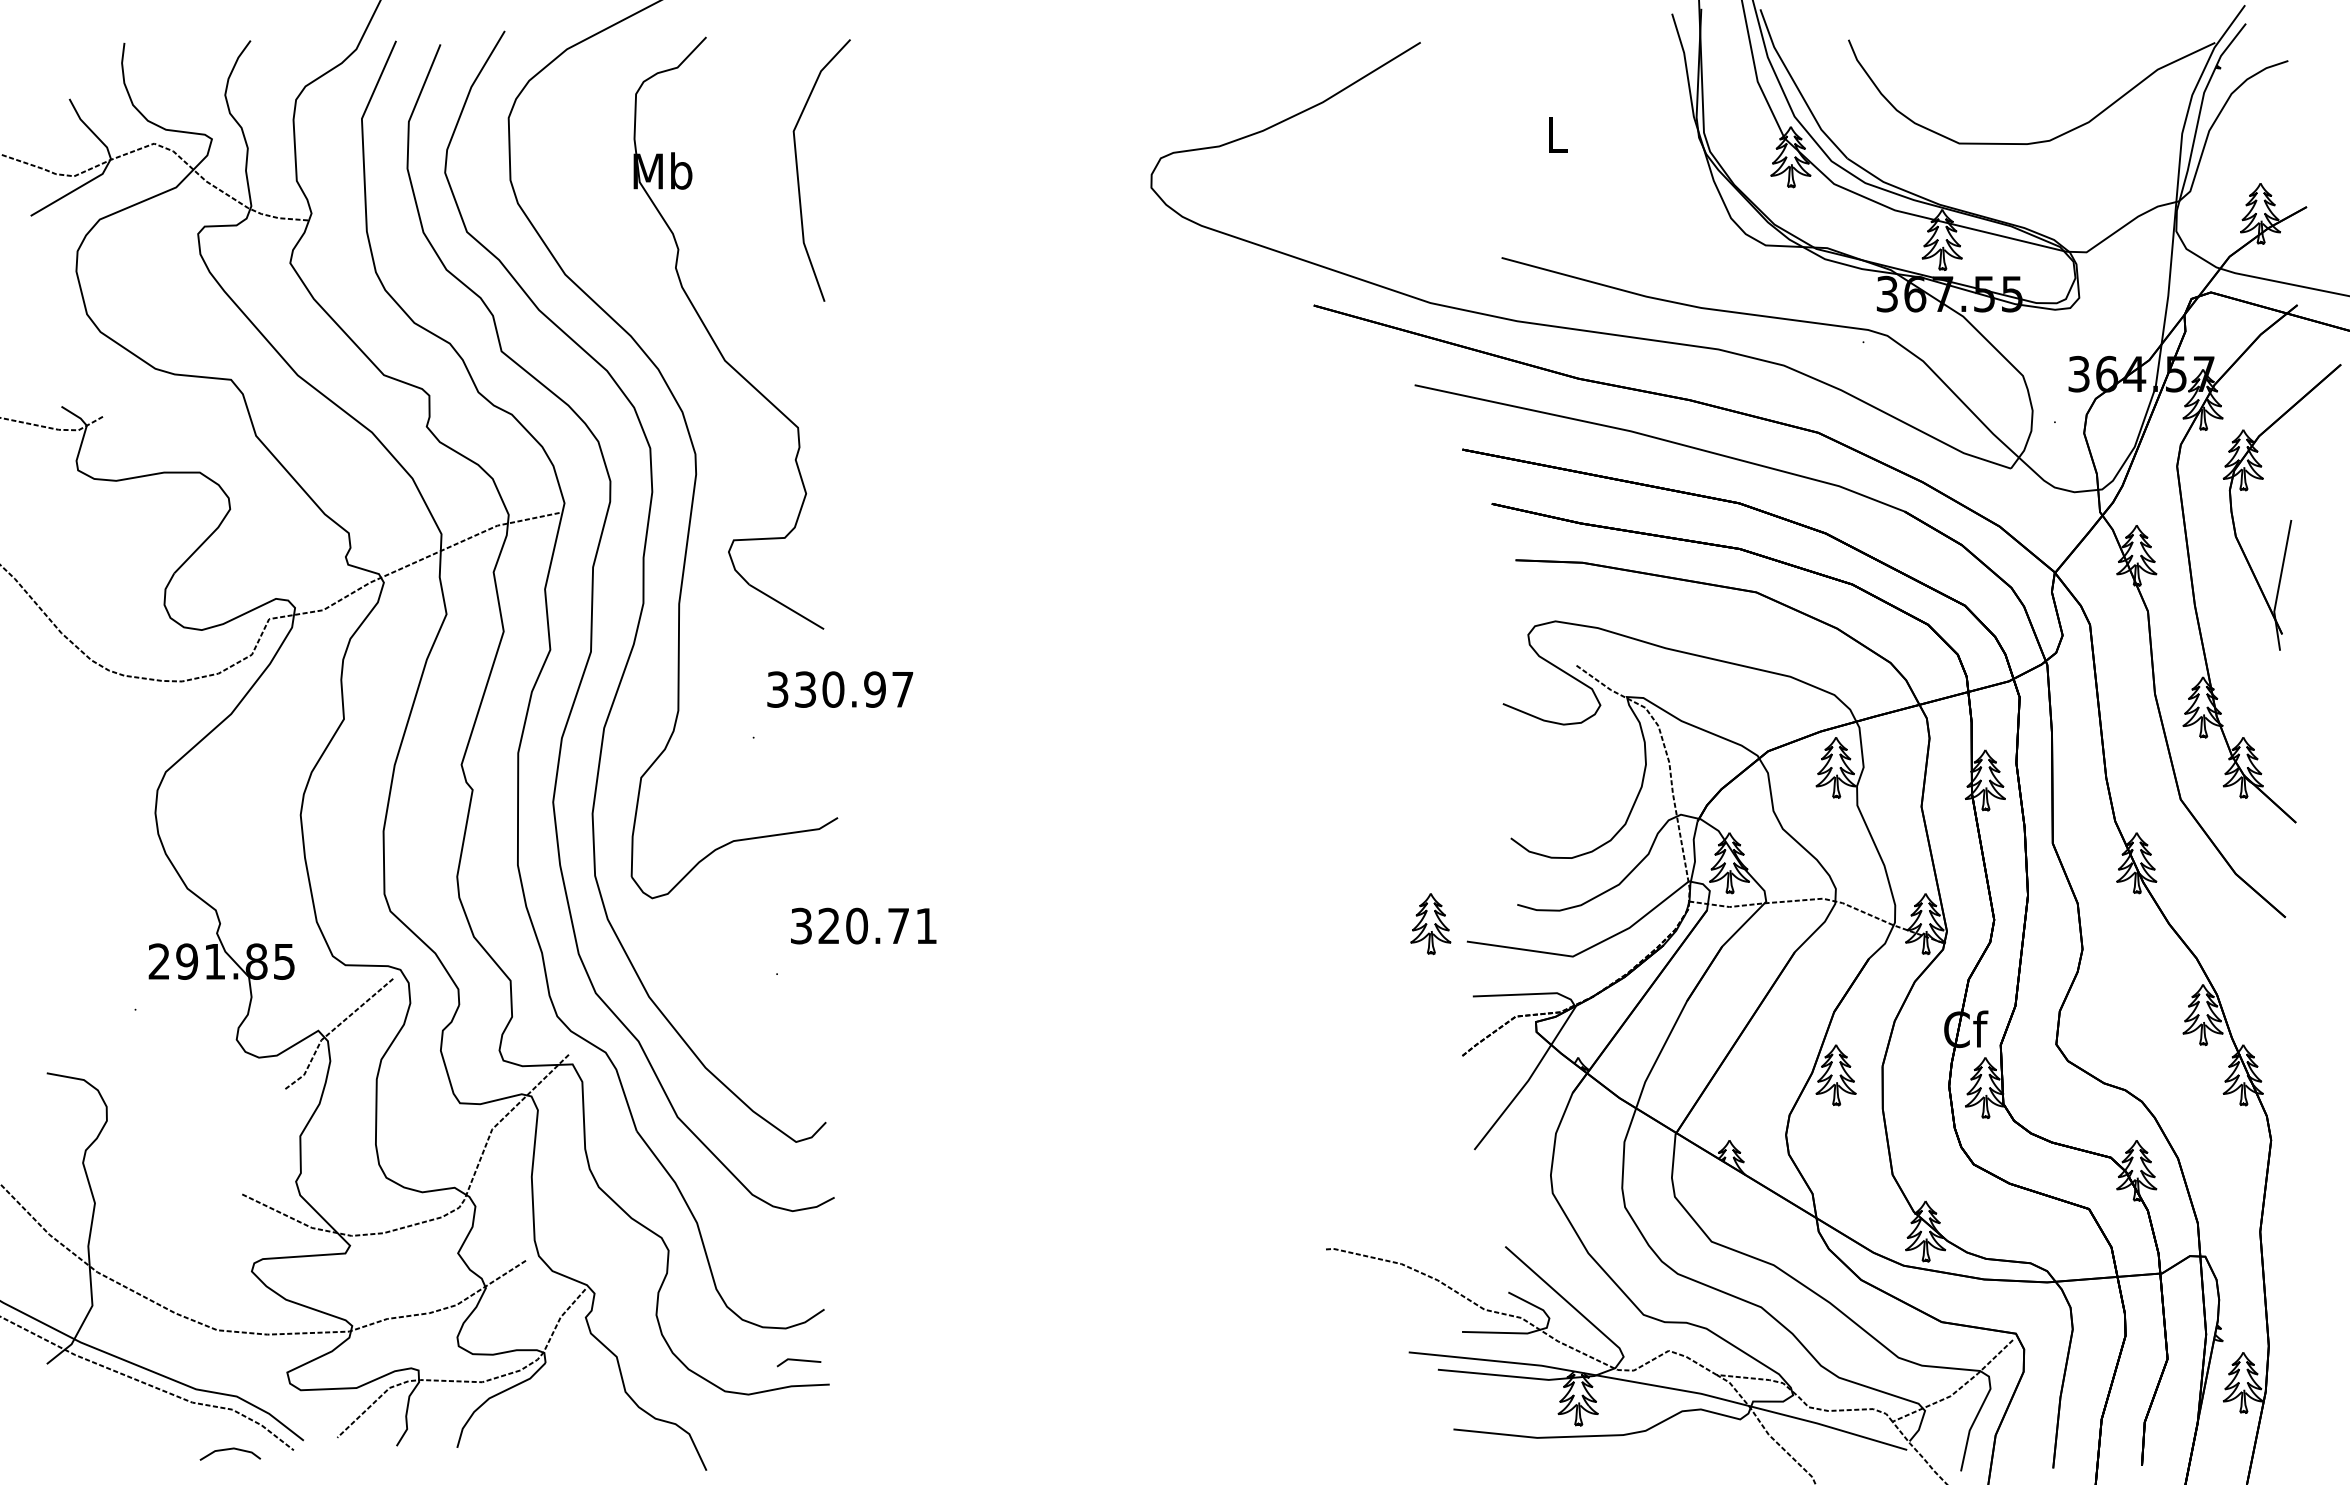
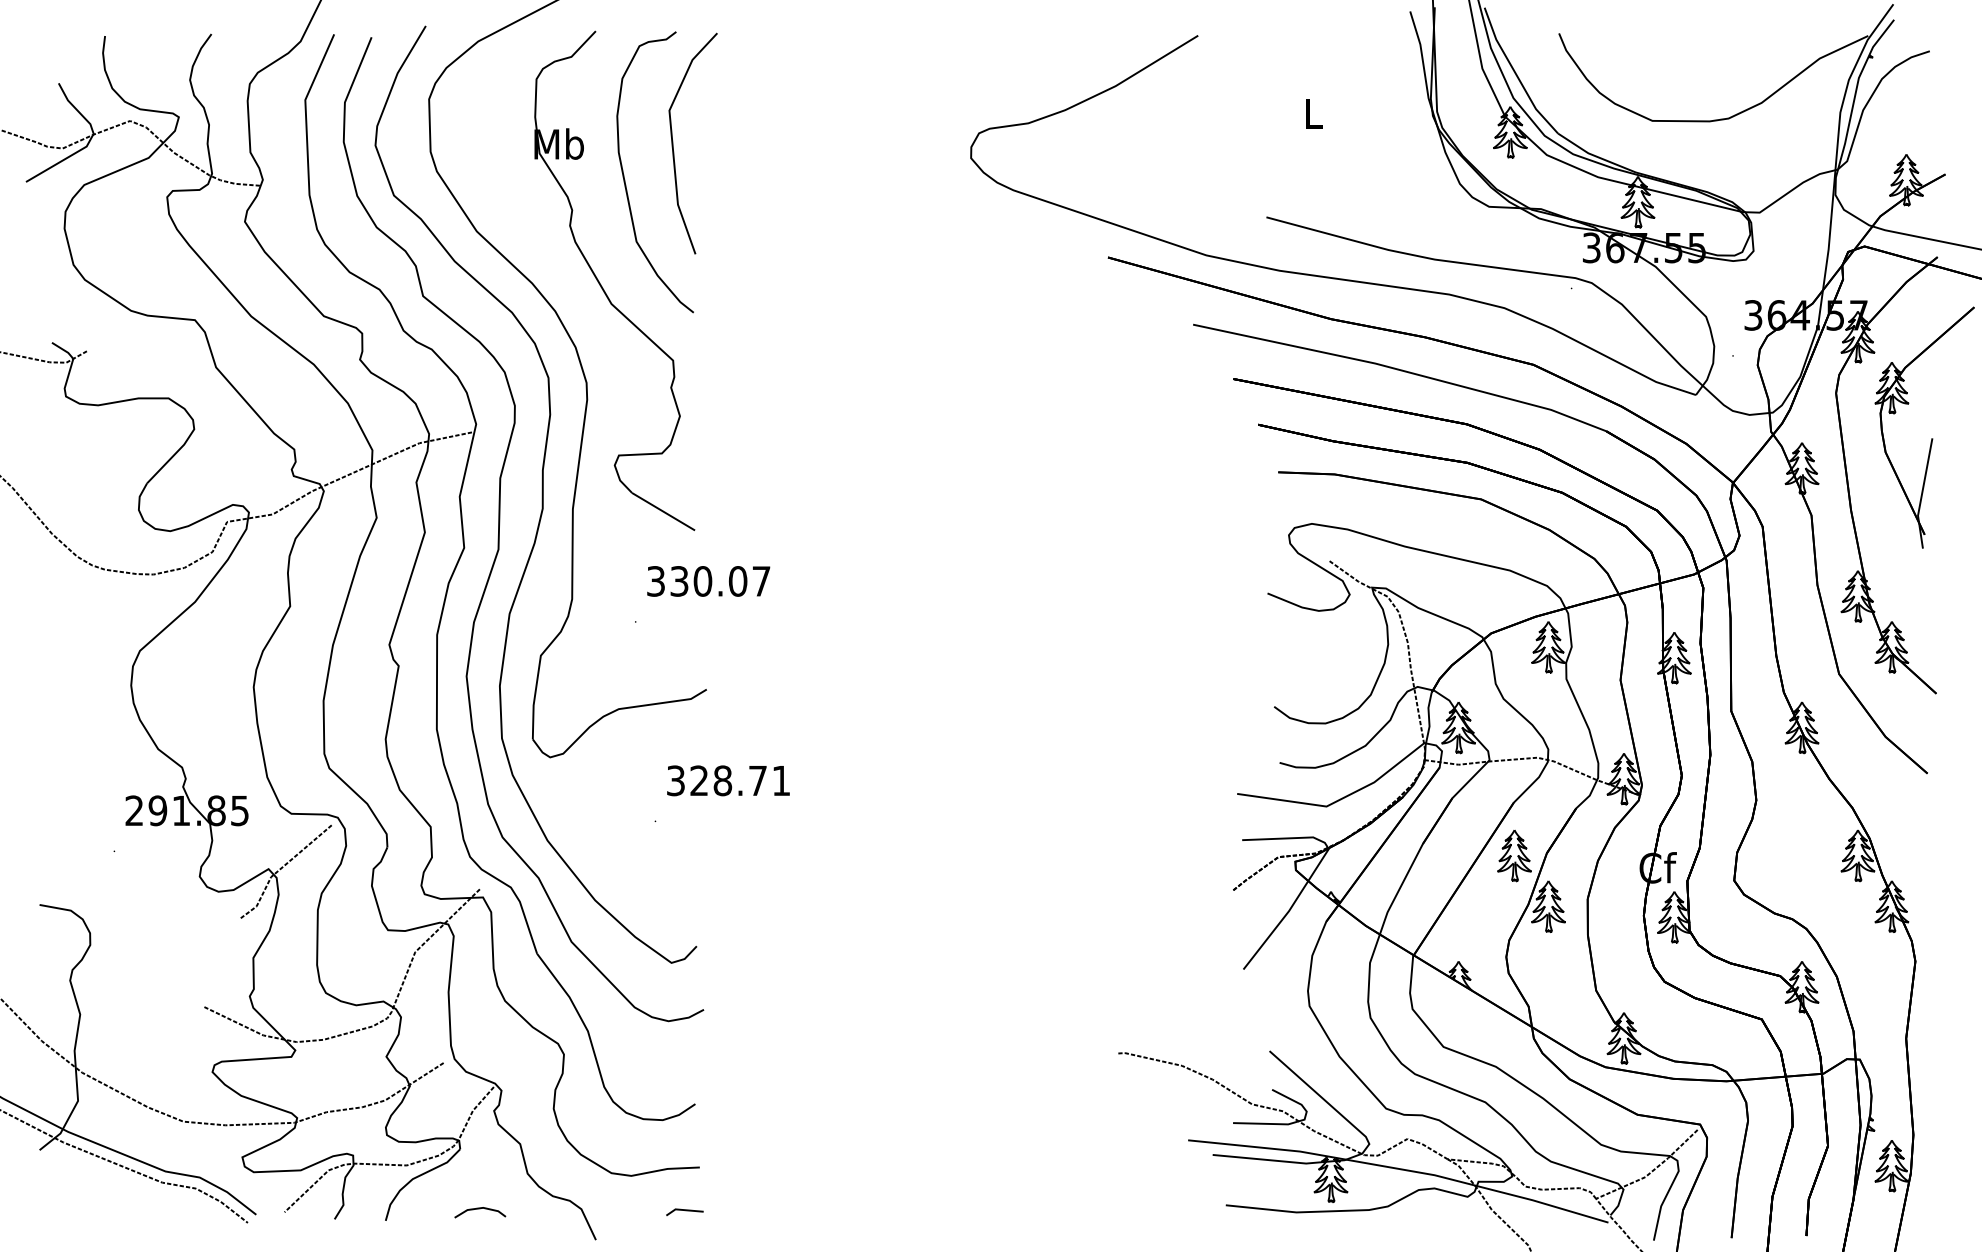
curve: (740, 209) -> (624, 176), added
text: (875, 689) -> (738, 581), 330.97 -> 330.07
part: (1430, 924) -> (1514, 856), moved
text: (857, 926) -> (723, 781), 320.71 -> 328.71
line: (798, 1361) -> (684, 1211), moved
line: (228, 1450) -> (478, 1209), moved

